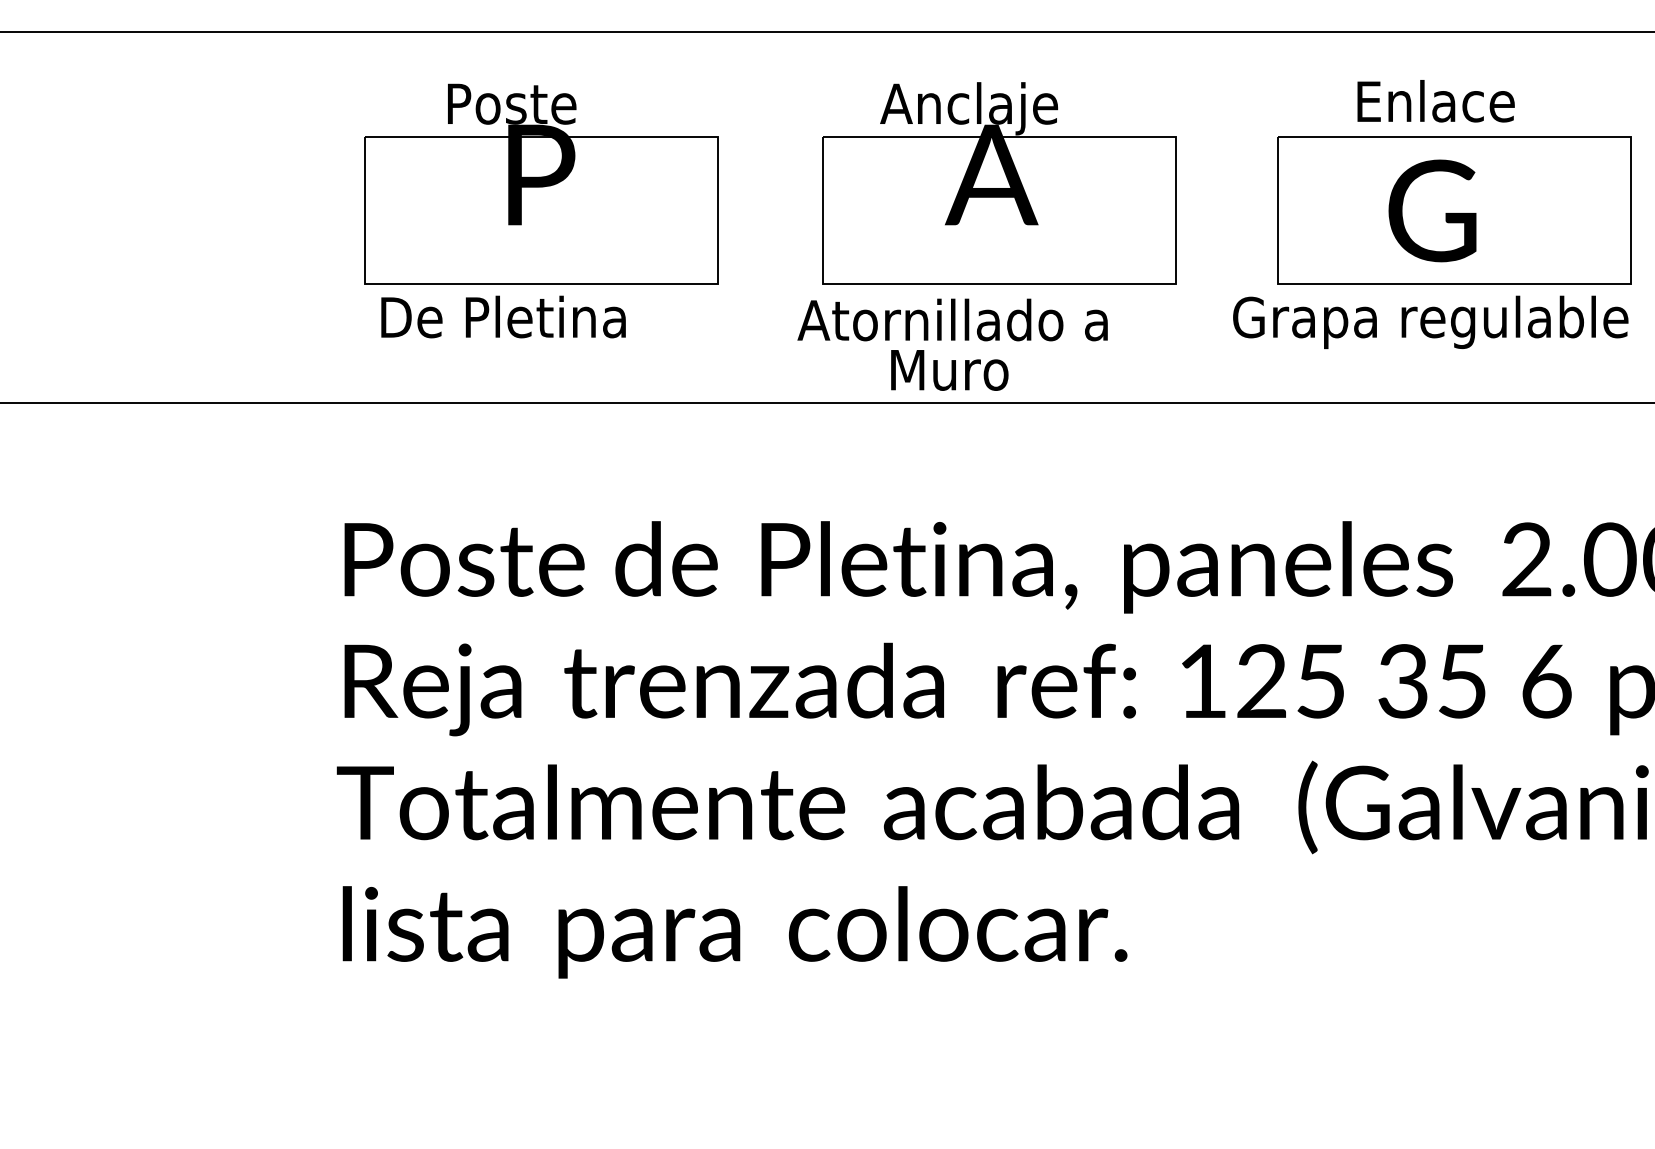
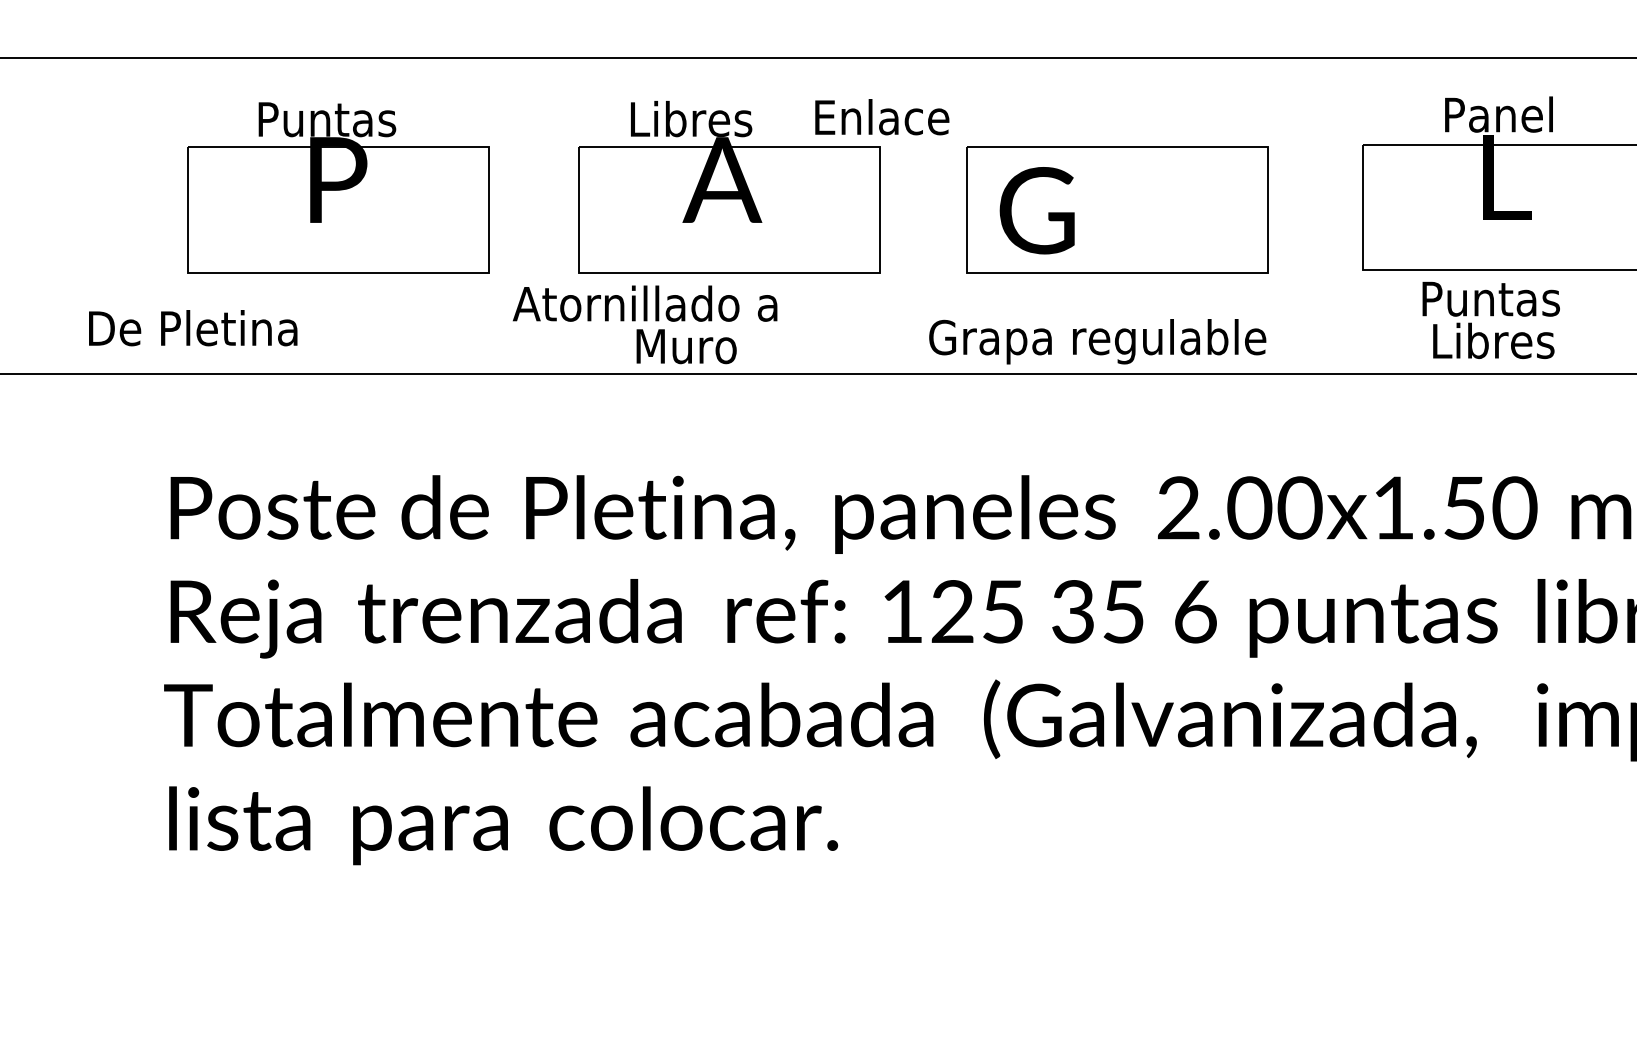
text: (1436, 101) -> (882, 117), moved
text: (542, 105) -> (339, 120), Poste -> Puntas
text: (968, 107) -> (702, 122), Anclaje -> Libres
text: (1431, 210) -> (1036, 210), moved
text: (503, 317) -> (193, 328), moved
text: (953, 319) -> (645, 303), moved
text: (1430, 322) -> (1097, 341), moved

